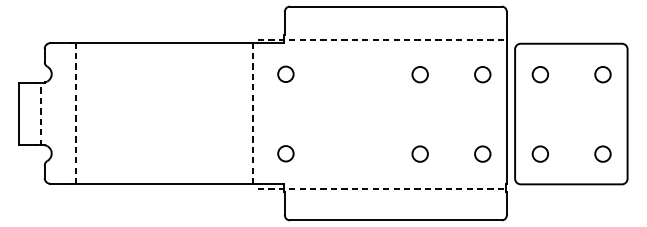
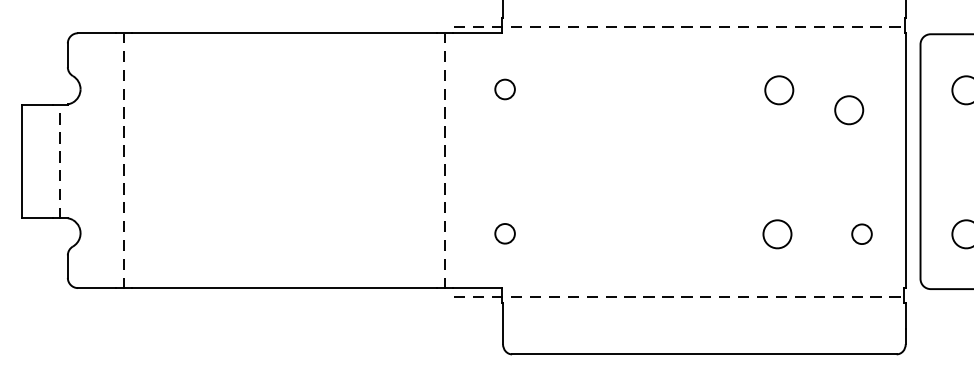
part: (285, 73) -> (504, 88), size x0.7
part: (419, 74) -> (778, 89), moved
part: (482, 74) -> (848, 109), moved
part: (285, 153) -> (504, 233), size x0.7
part: (419, 153) -> (776, 233), moved
part: (482, 153) -> (861, 233), size x0.7

